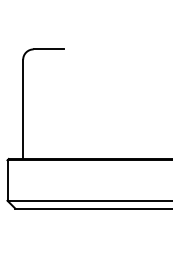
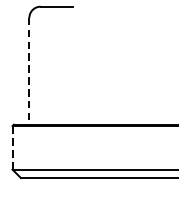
line: (23, 109) -> (29, 71), solid -> dashed
line: (7, 180) -> (12, 147), solid -> dashed

